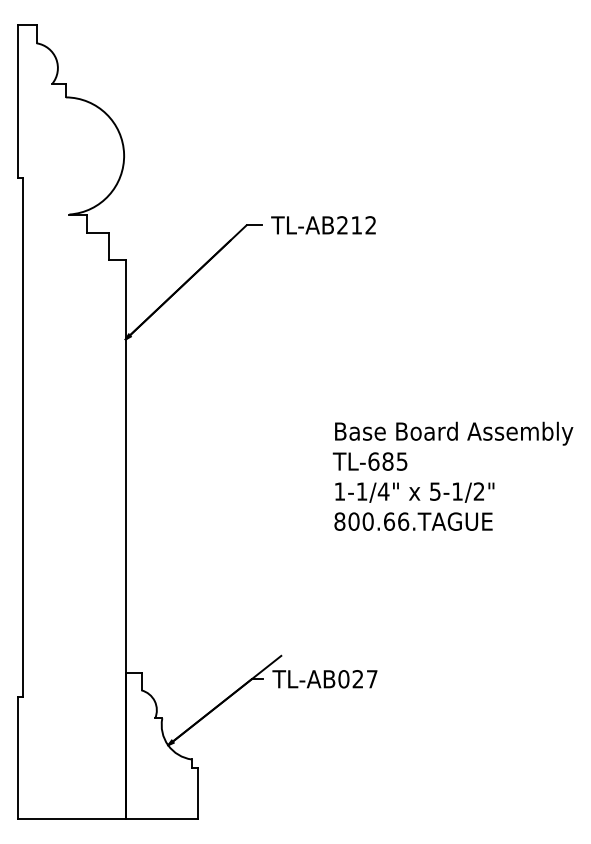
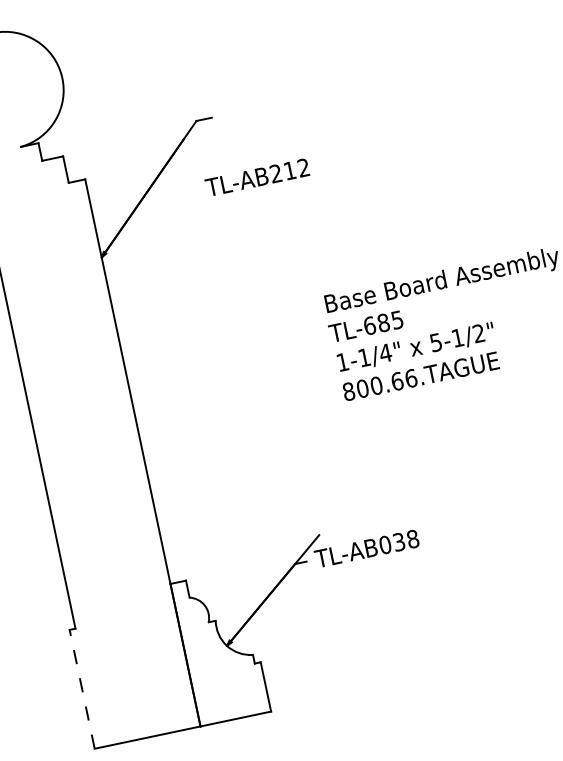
text: (323, 225) -> (257, 177), moved
text: (364, 679) -> (405, 541), TL-AB027 -> TL-AB038
line: (17, 757) -> (82, 688), solid -> dashed

